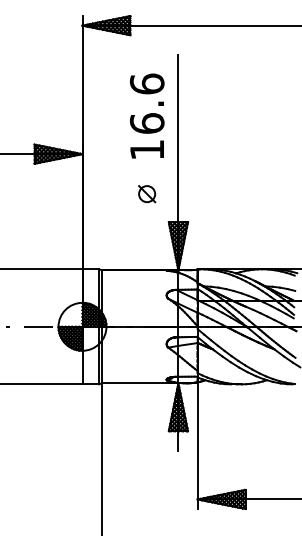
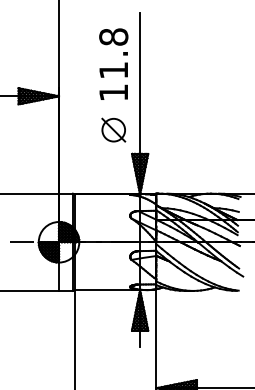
text: (146, 103) -> (113, 53), 16.6 -> 11.8
part: (146, 193) -> (113, 129), size x1.67

